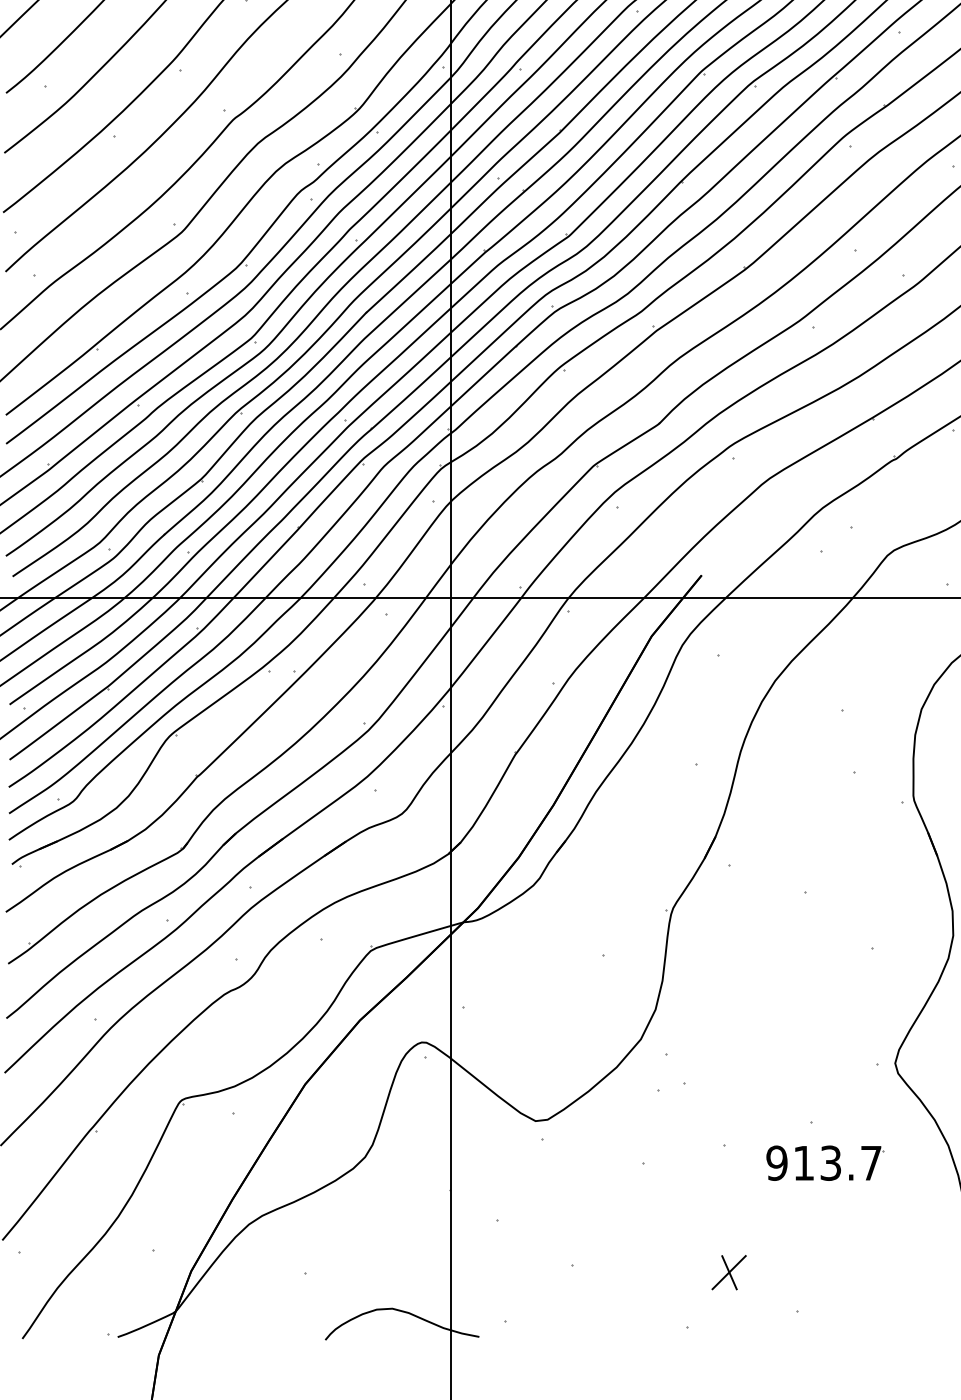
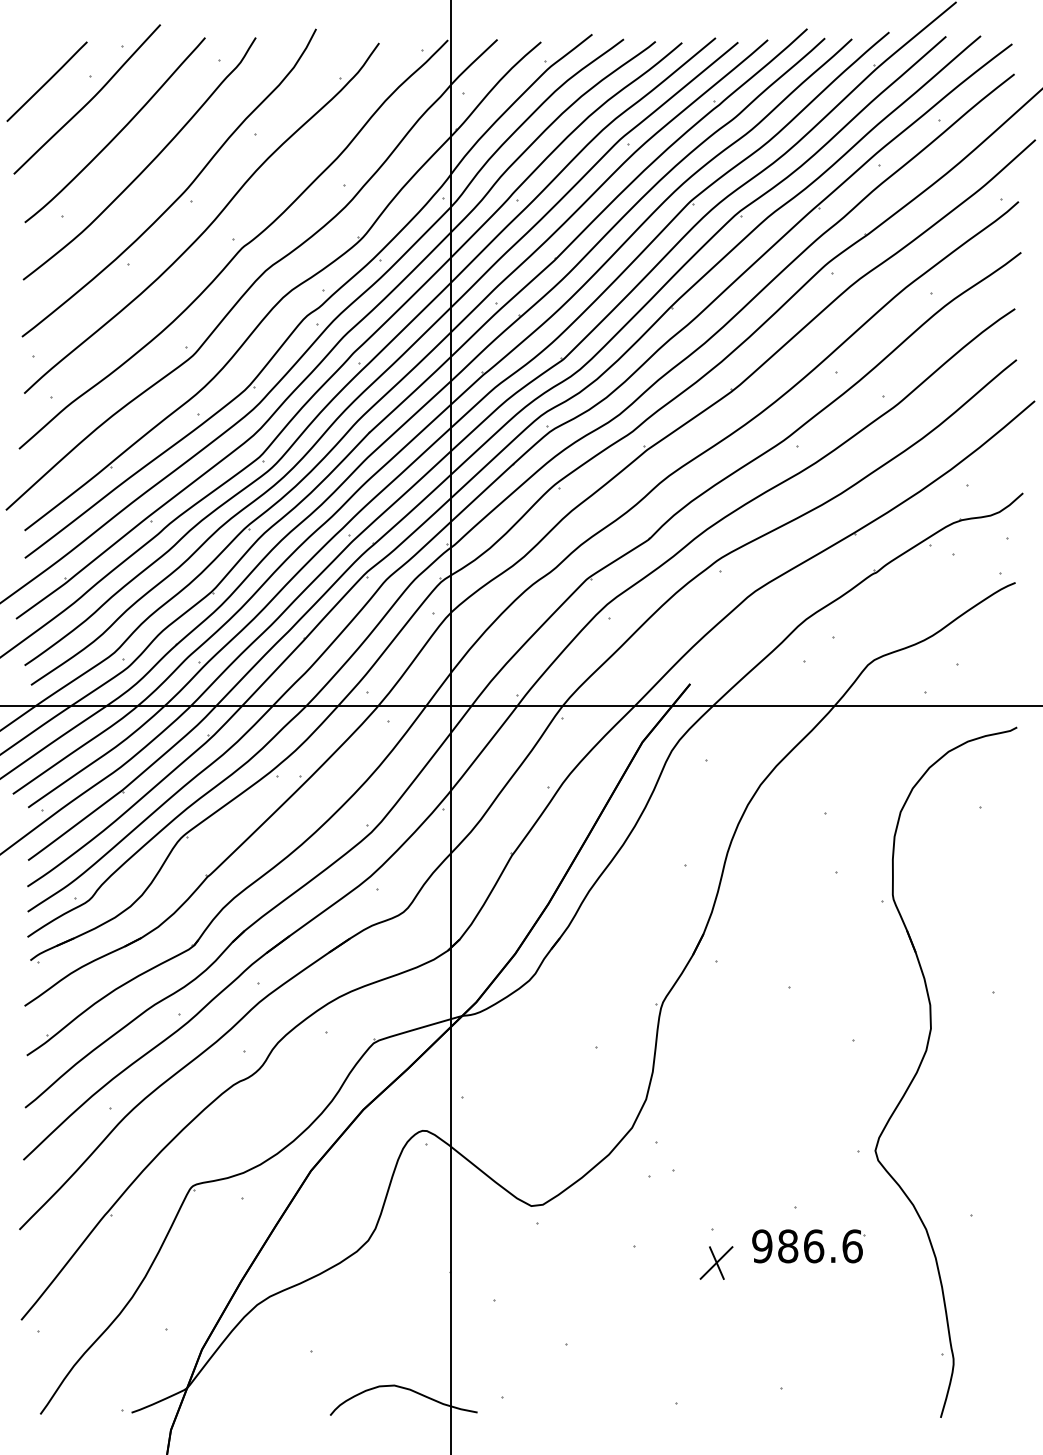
text: (837, 1163) -> (820, 1246), 913.7 -> 986.6
part: (729, 1272) -> (716, 1262), moved

